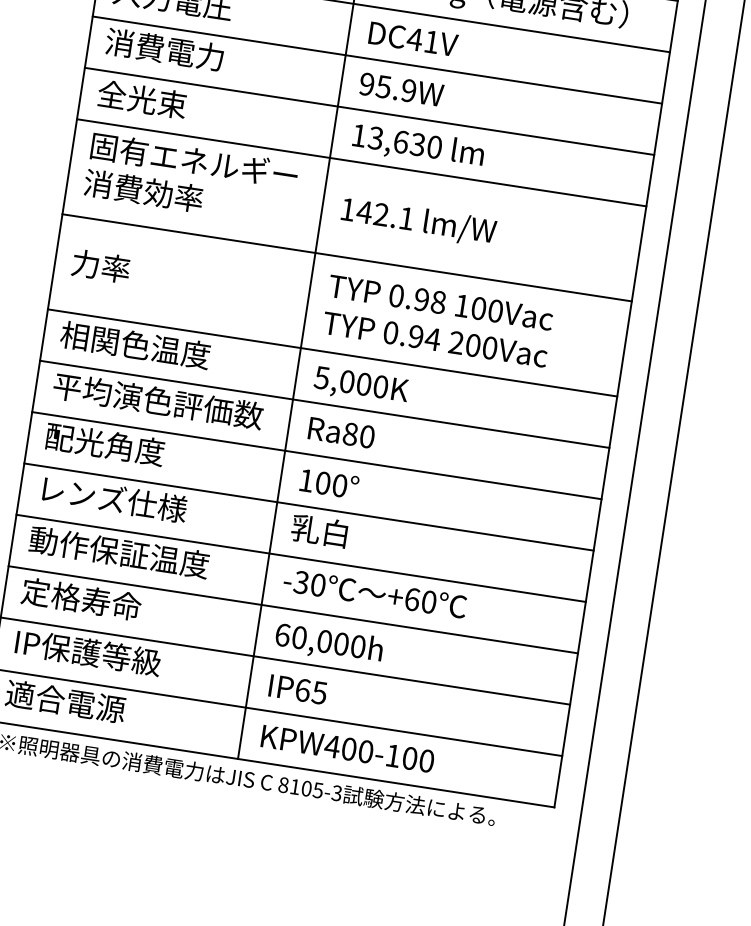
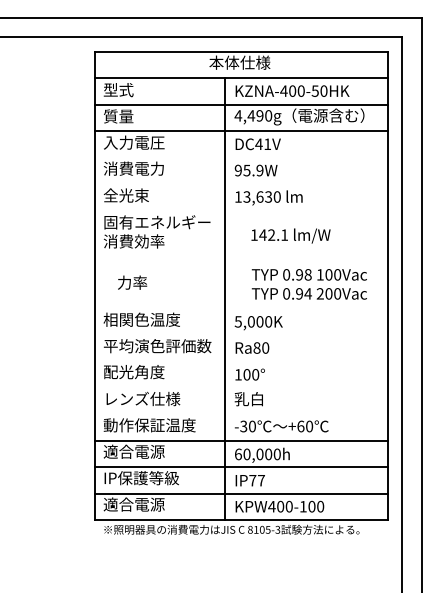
line: (376, 59) -> (241, 157), removed
line: (368, 112) -> (241, 184), removed
line: (361, 162) -> (241, 210), removed
text: (417, 221) -> (290, 235), moved
line: (346, 257) -> (241, 259), removed
text: (101, 265) -> (132, 282), moved
text: (436, 321) -> (308, 284), moved
line: (332, 352) -> (241, 308), removed
line: (324, 403) -> (241, 334), removed
line: (316, 455) -> (241, 361), removed
line: (308, 506) -> (241, 387), removed
line: (300, 558) -> (241, 414), removed
text: (80, 598) -> (133, 451), 定格寿命 -> 適合電源
text: (310, 691) -> (256, 480), IP65 -> IP77

